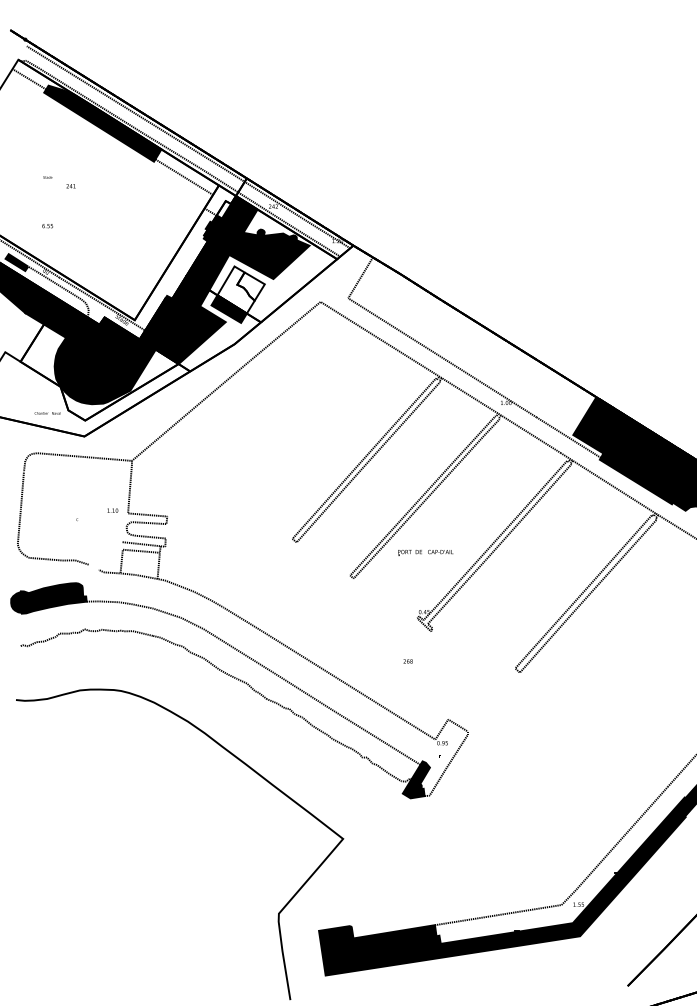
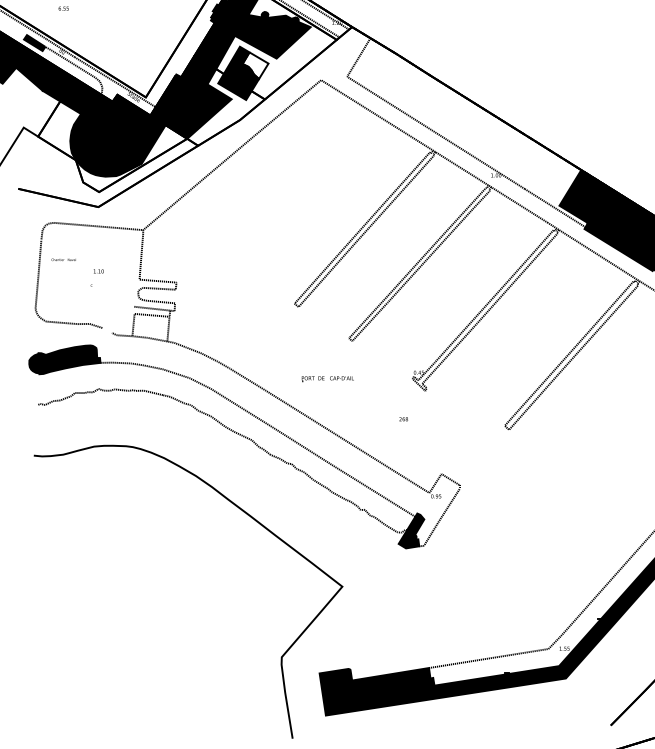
fill: (235, 289) -> (240, 68), added
text: (47, 413) -> (63, 259), moved
text: (112, 510) -> (98, 271), moved
part: (425, 552) -> (327, 378), moved

